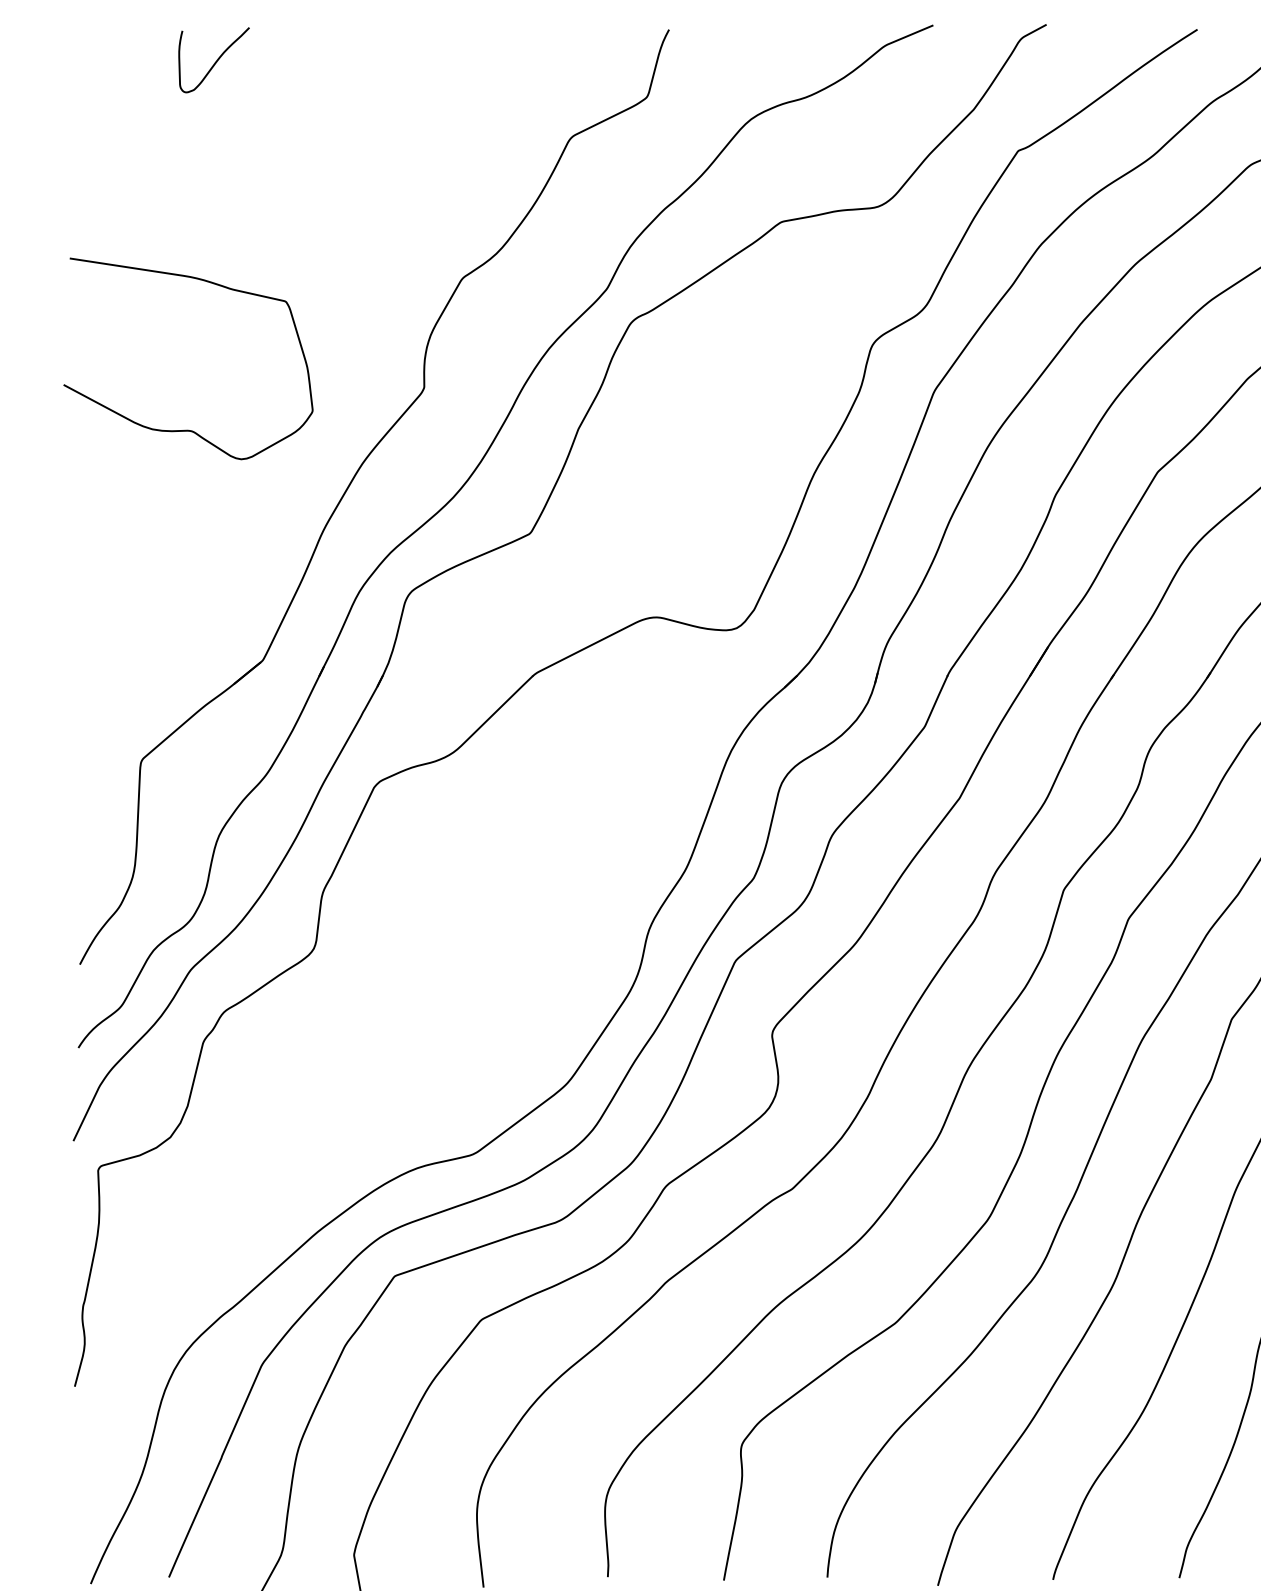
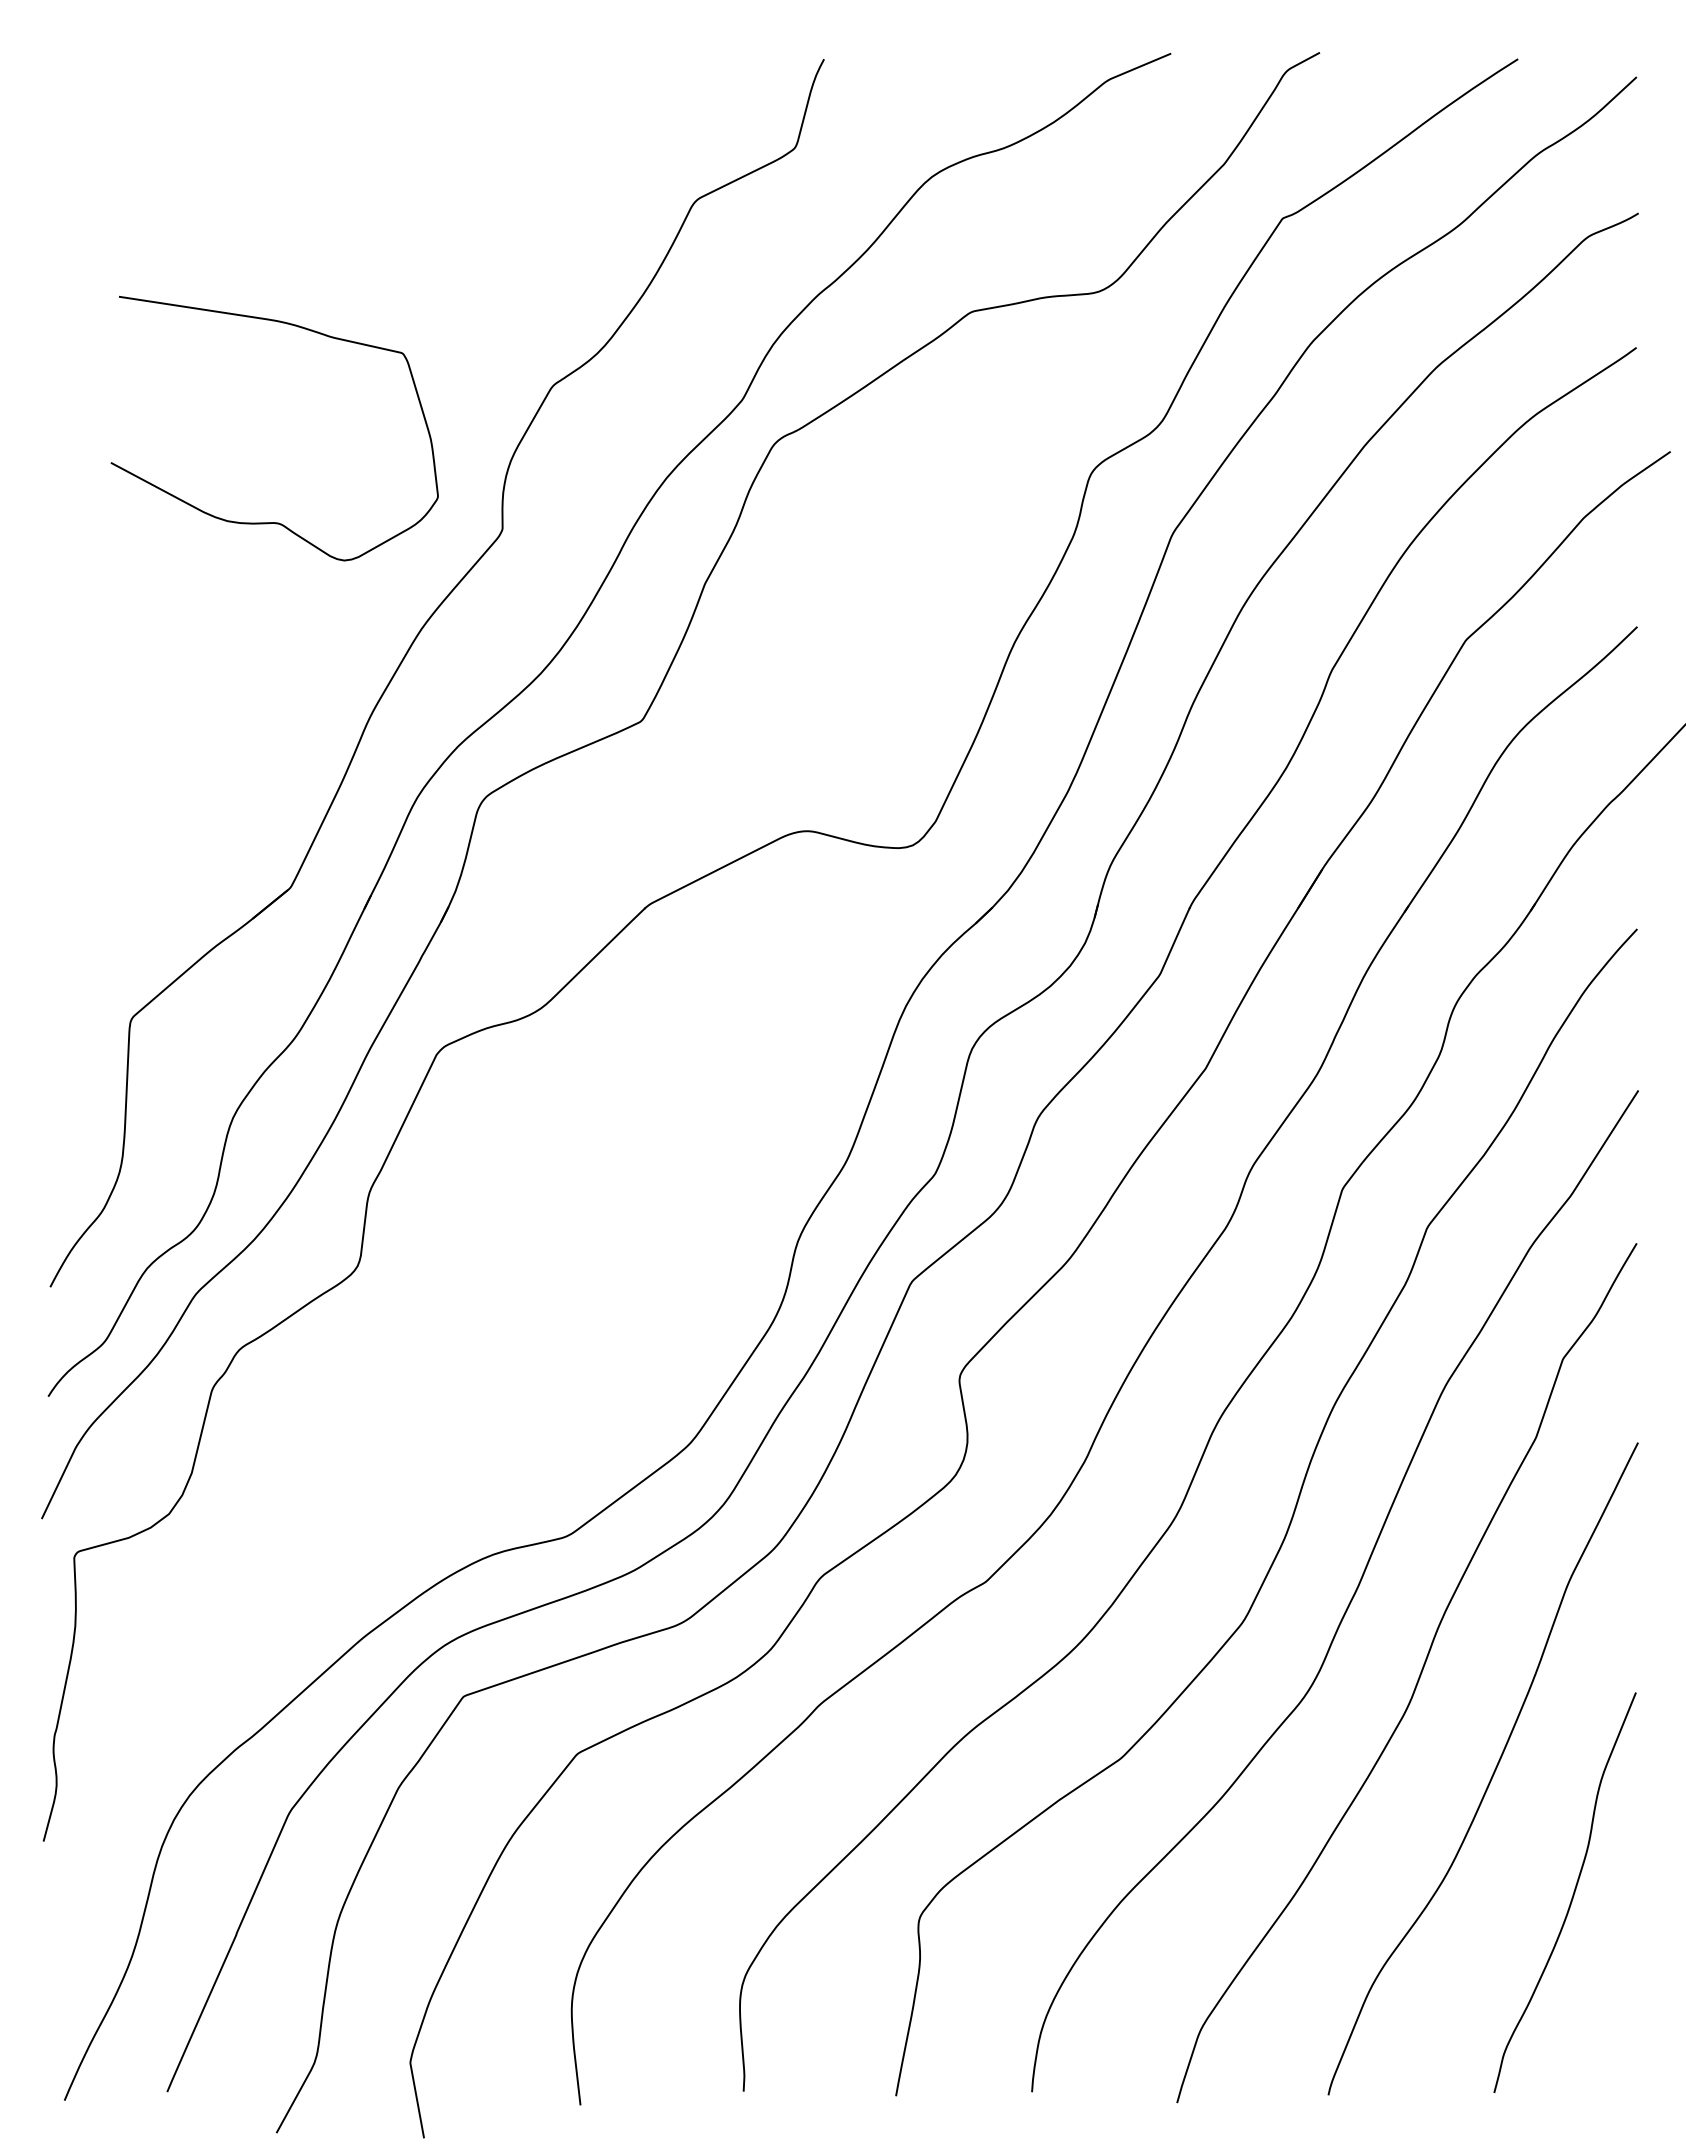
curve: (215, 61) -> (228, 101), removed
curve: (188, 430) -> (274, 522), moved

